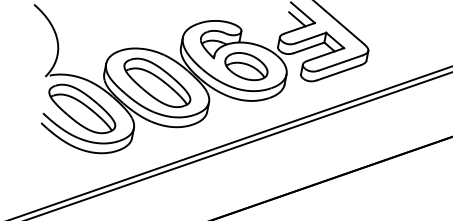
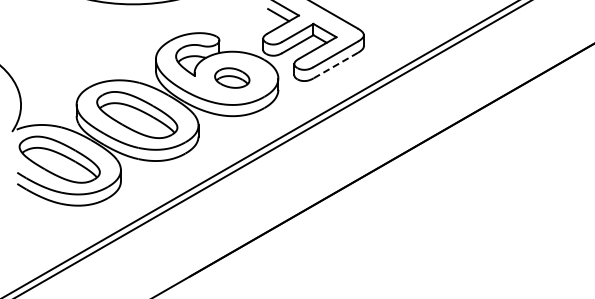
part: (245, 65) -> (231, 77), size x0.7
line: (338, 72) -> (335, 65), solid -> dashed

